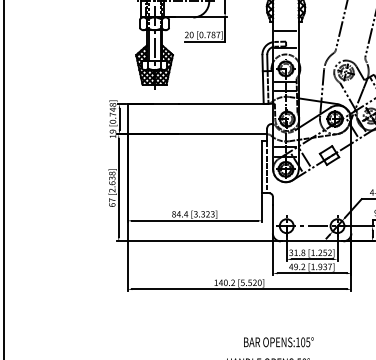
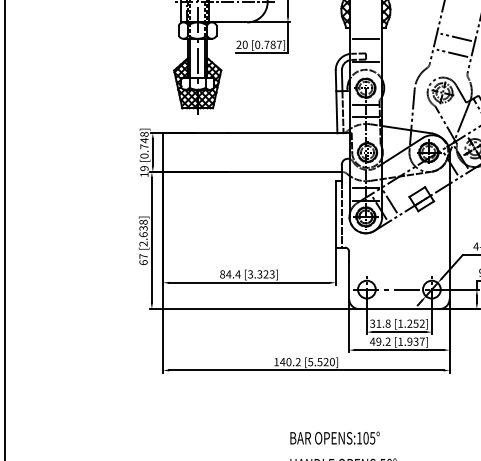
line: (356, 29) -> (456, 37), added
line: (353, 41) -> (452, 53), added
text: (278, 342) -> (334, 438), moved

